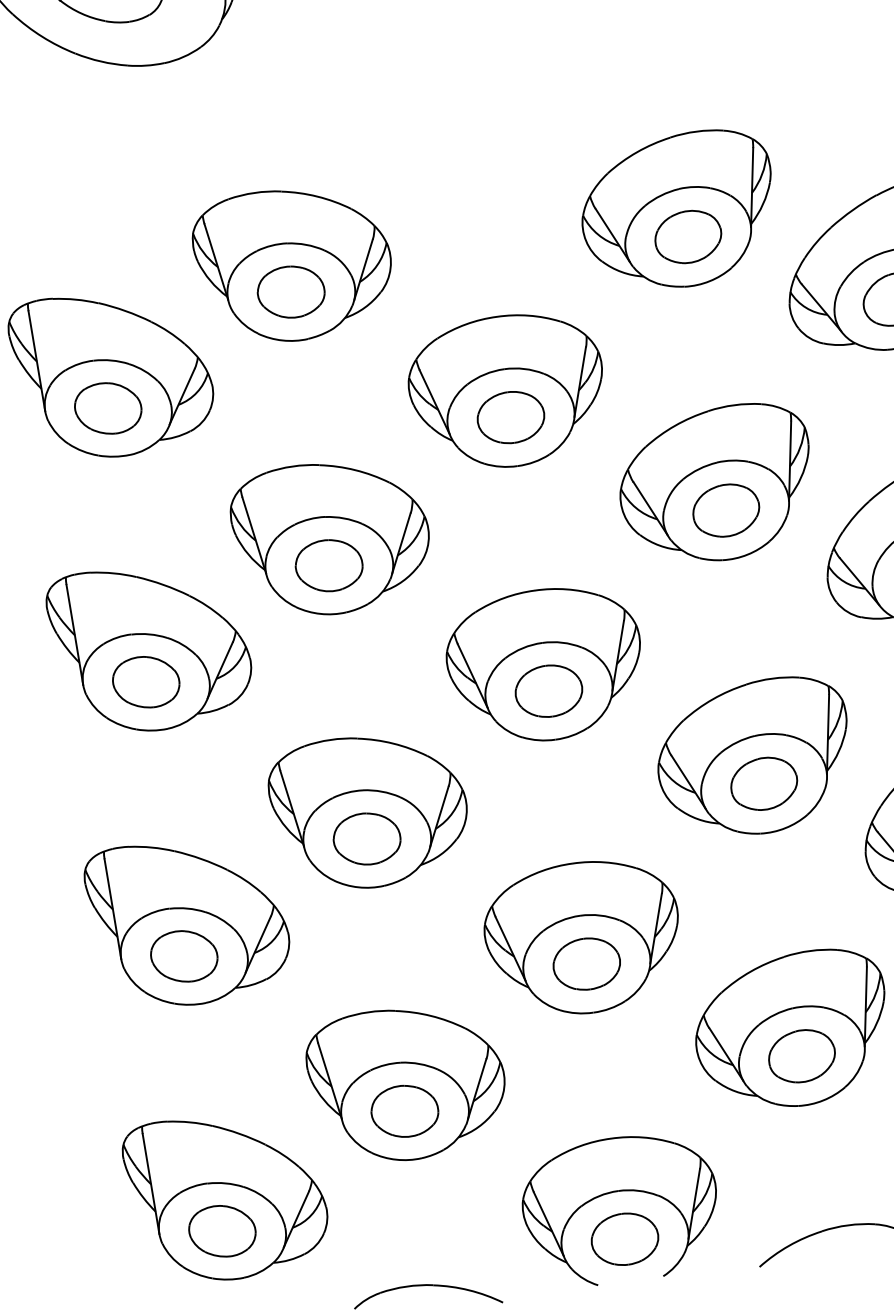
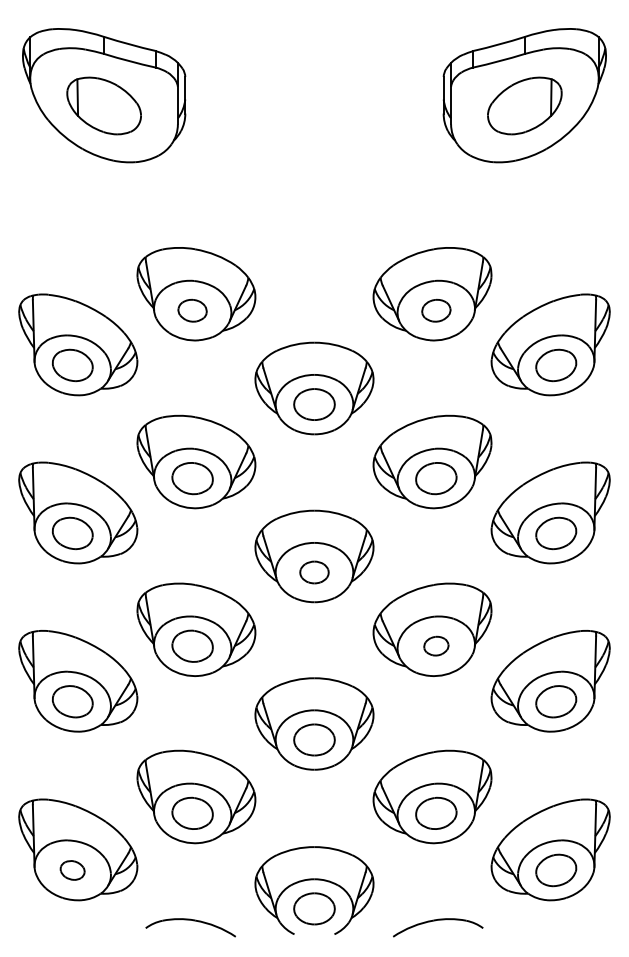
part: (688, 236) -> (436, 310), size x0.7
part: (290, 291) -> (192, 310), size x0.7
part: (548, 691) -> (314, 572), size x0.7
part: (764, 782) -> (436, 645), size x0.6
part: (222, 1231) -> (72, 870), size x0.6

